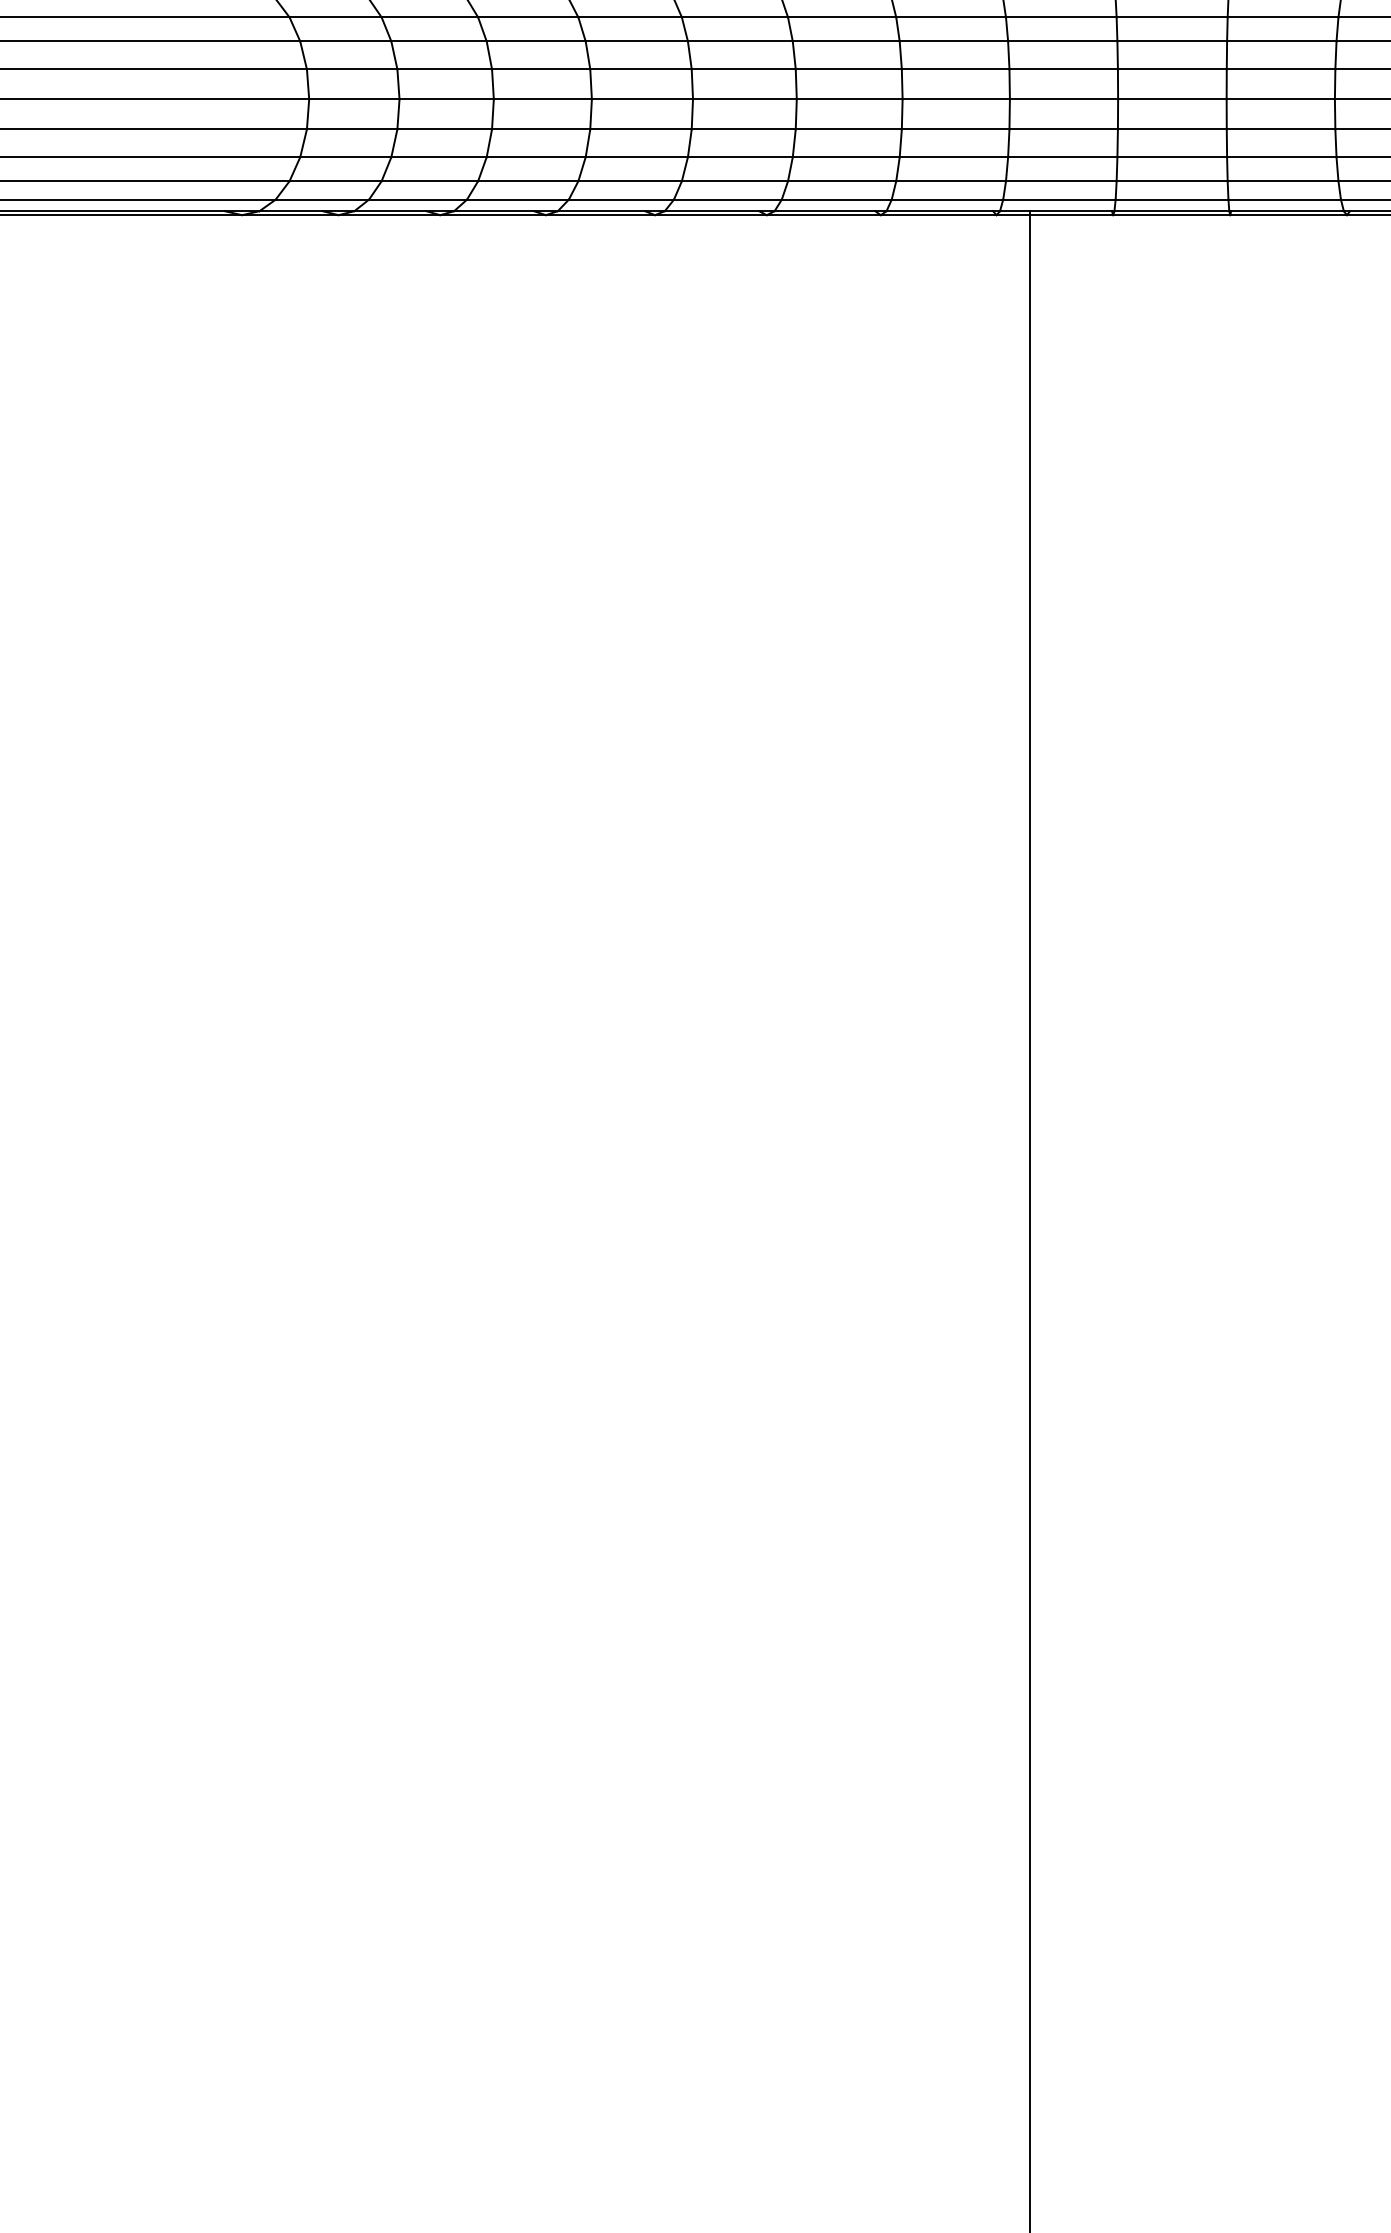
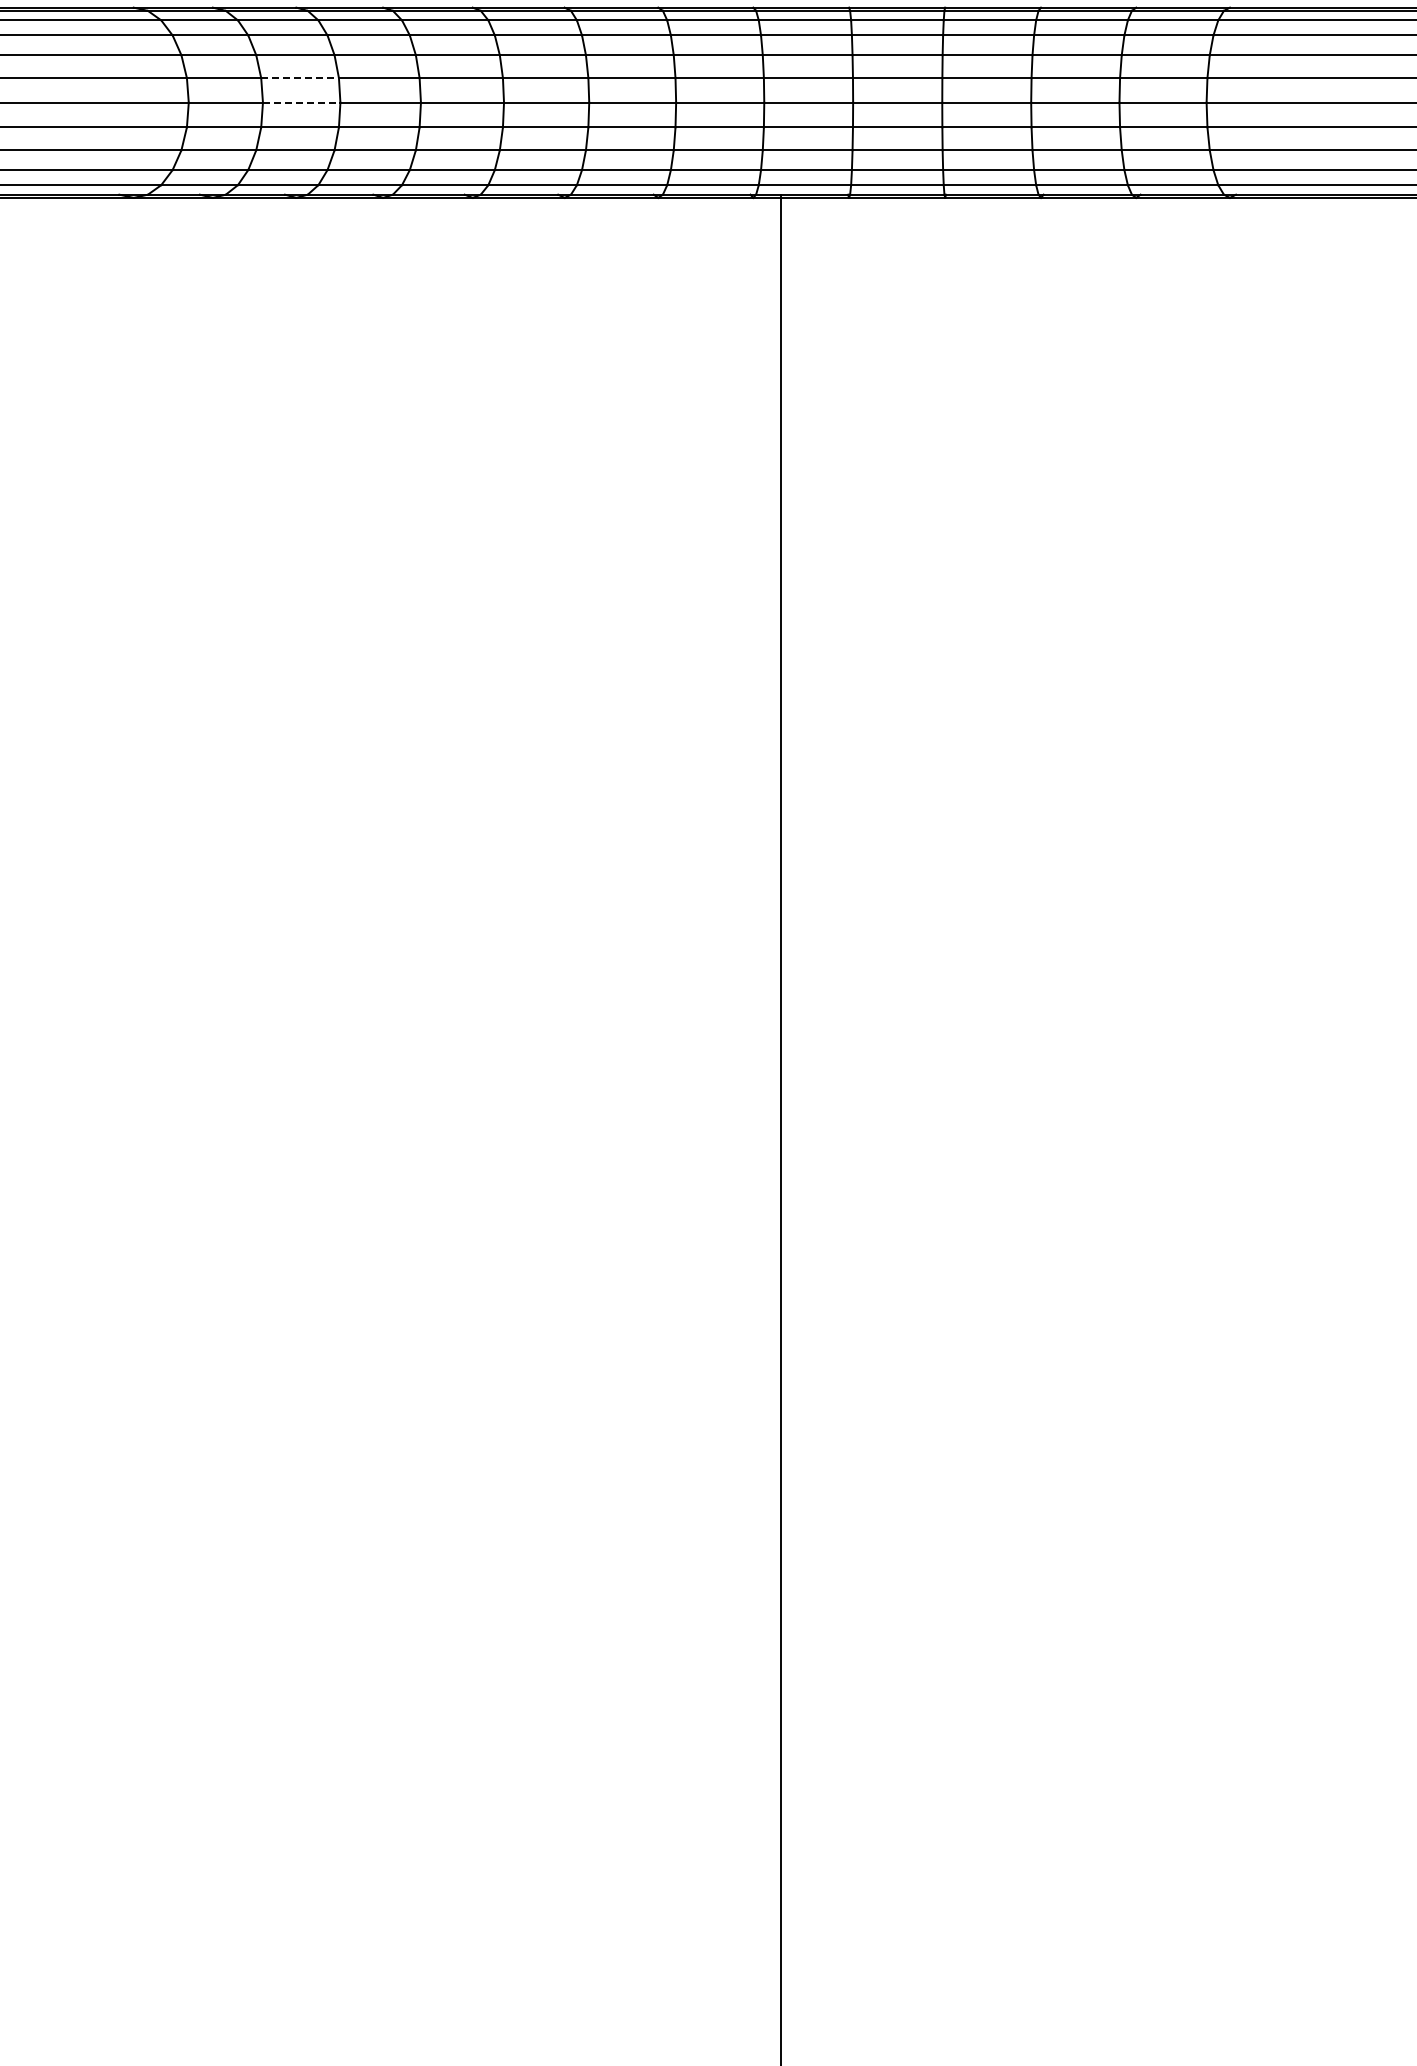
line: (445, 69) -> (300, 78), solid -> dashed
line: (446, 98) -> (301, 102), solid -> dashed

